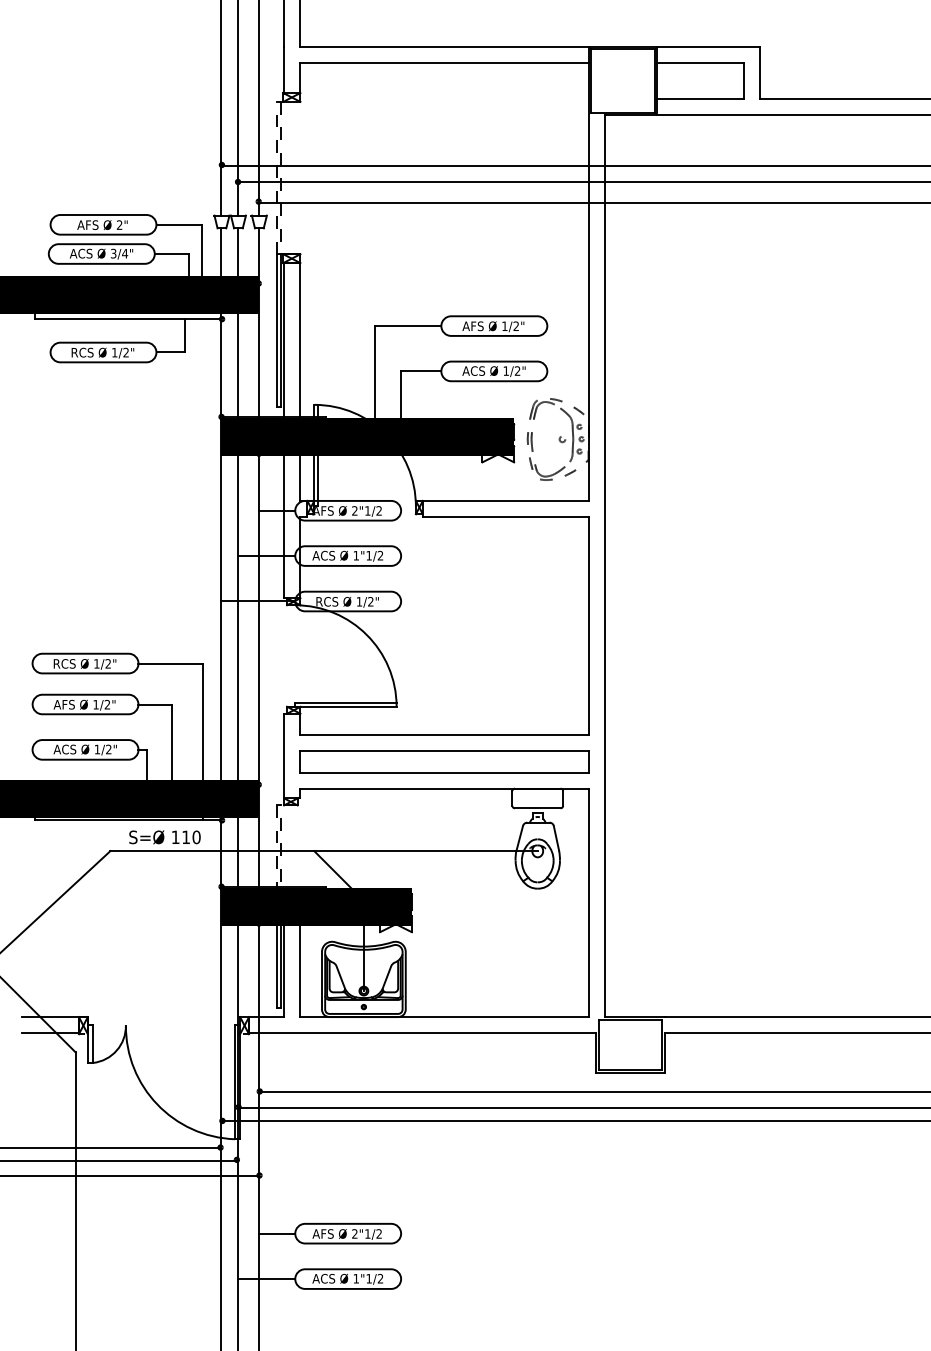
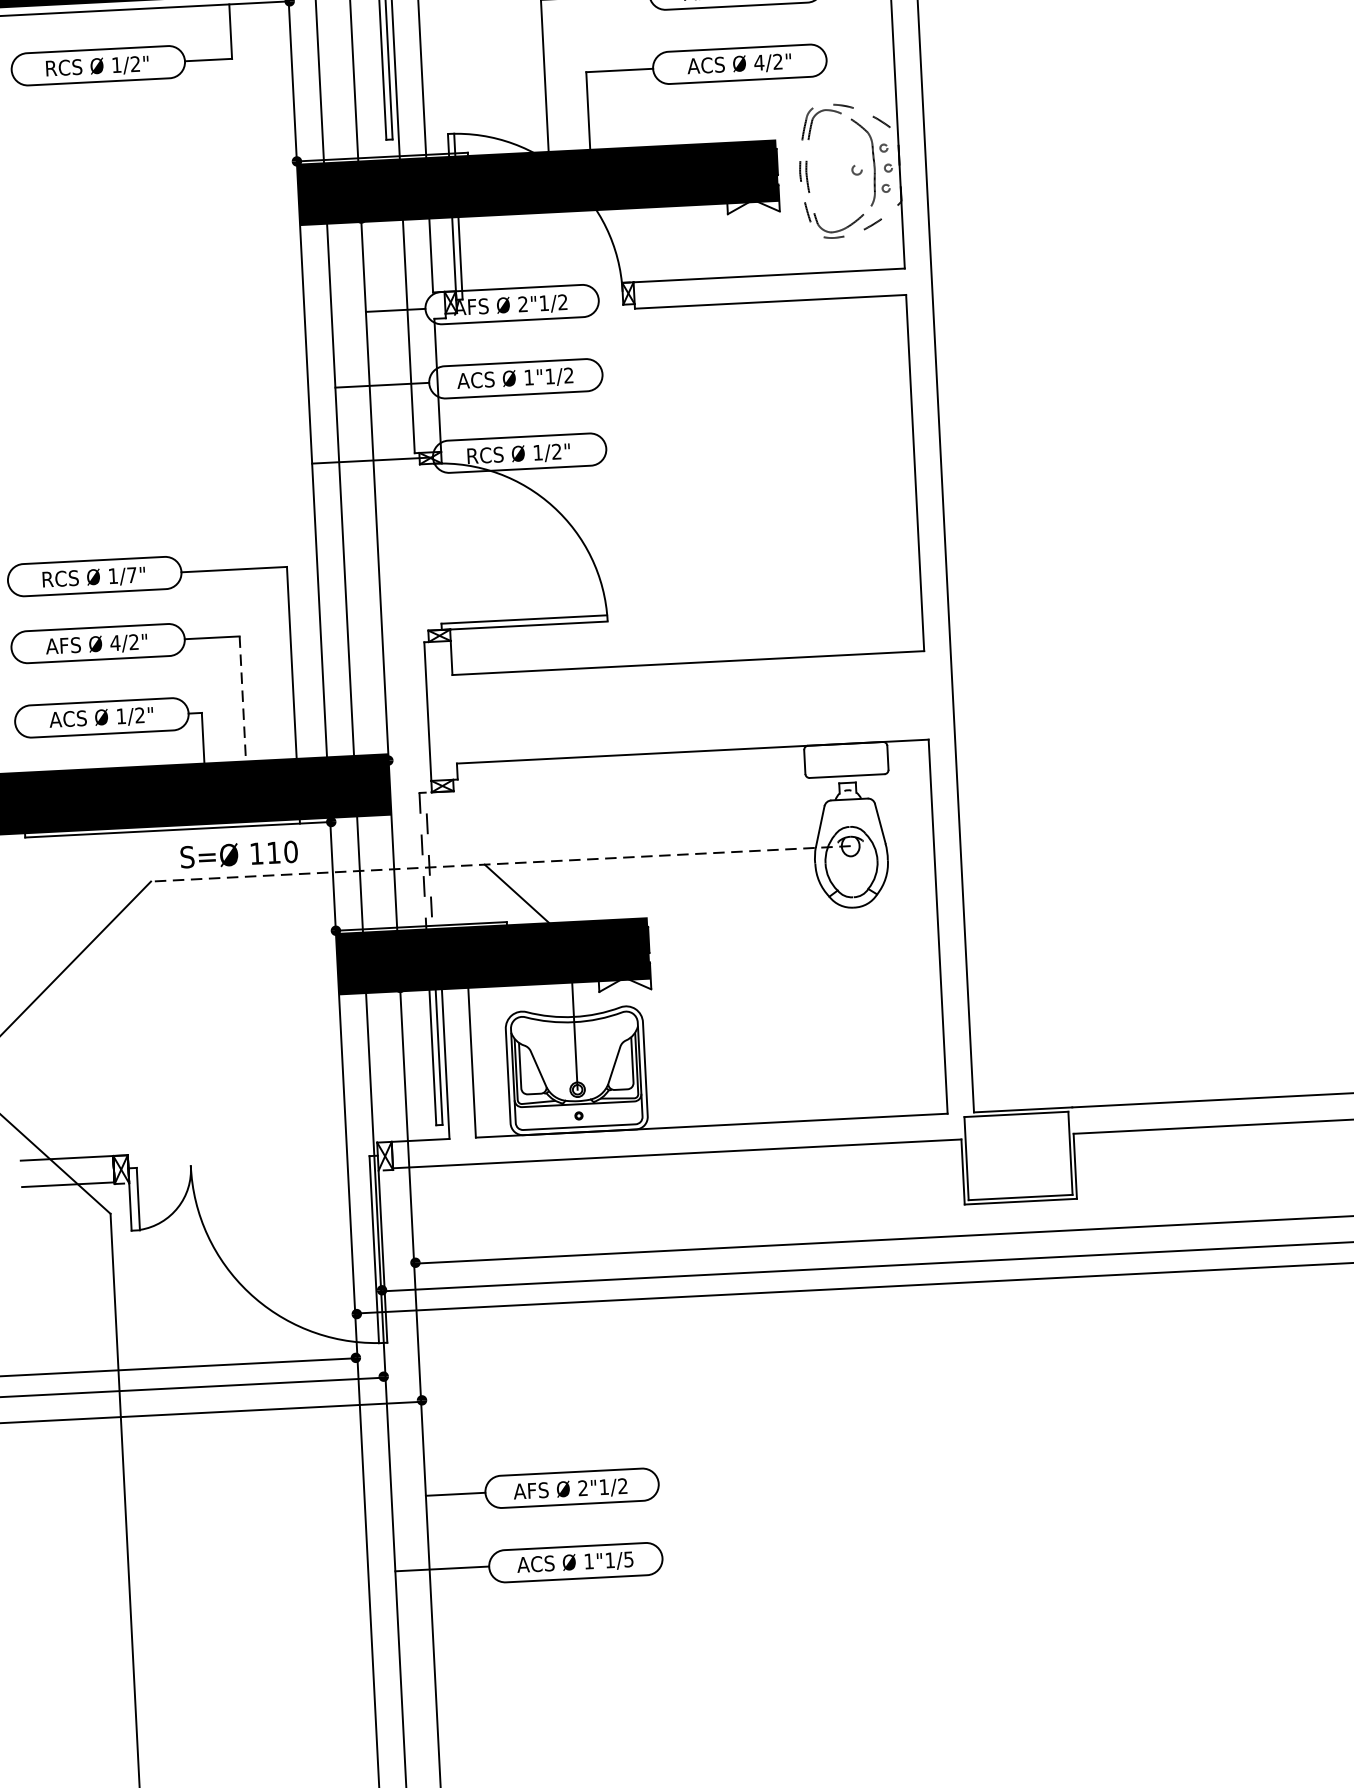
text: (506, 370) -> (759, 61), 1/2" -> 4/2"
text: (107, 663) -> (130, 574), 1/2" -> 1/7"
text: (96, 704) -> (116, 642), 1/2" -> 4/2"
line: (171, 744) -> (242, 701), solid -> dashed
part: (444, 761) -> (690, 707), removed
line: (324, 851) -> (501, 864), solid -> dashed
text: (380, 1278) -> (628, 1558), 1"1/2 -> 1"1/5

